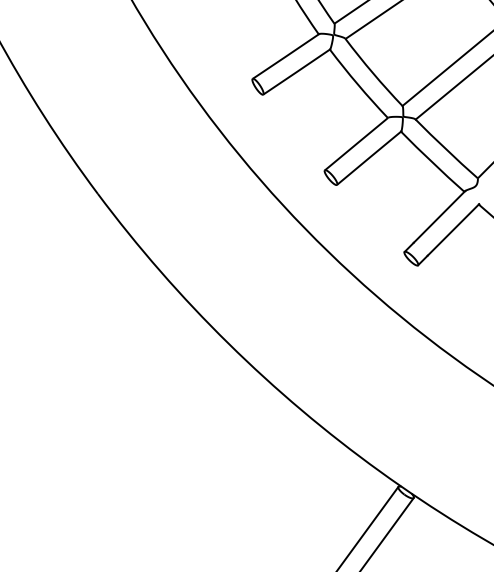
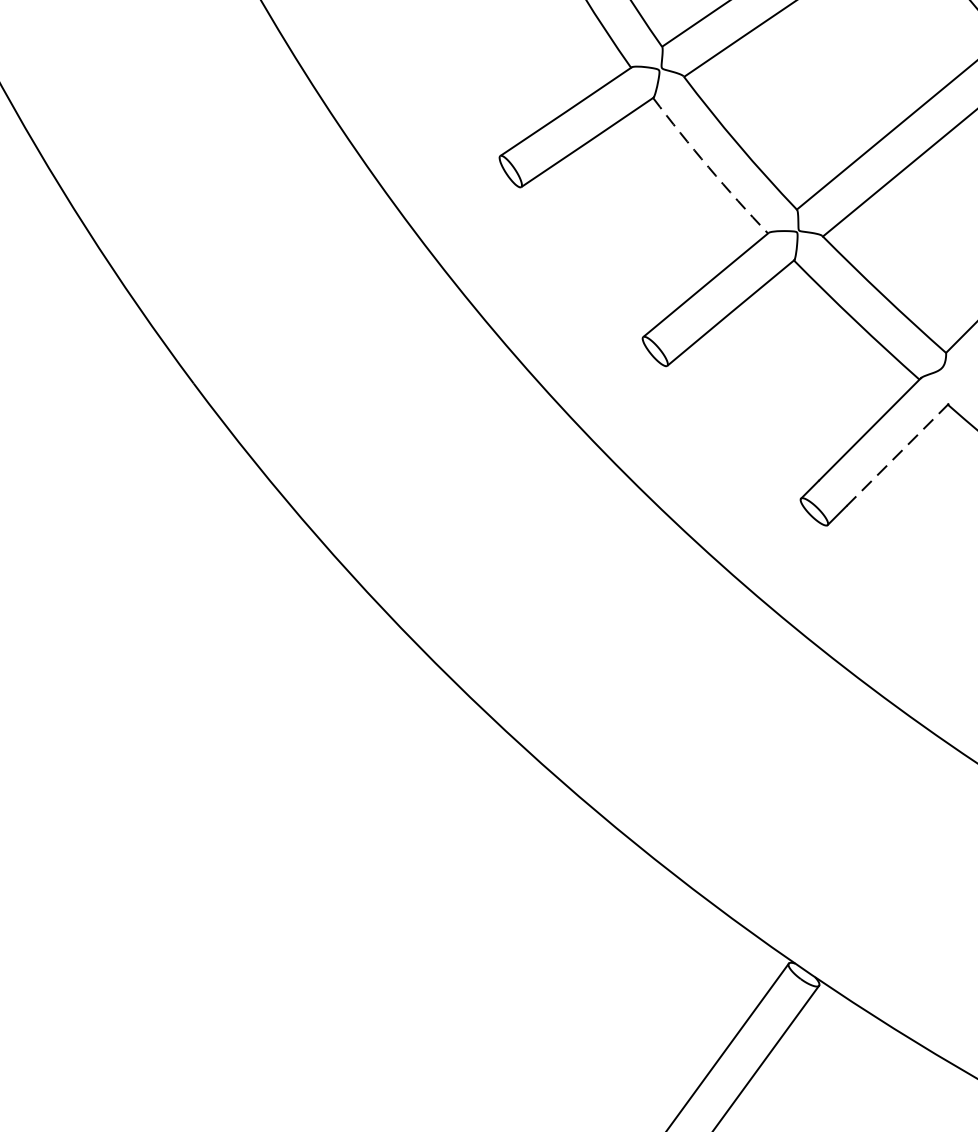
arc: (357, 84) -> (707, 167), solid -> dashed
line: (453, 230) -> (897, 456), solid -> dashed

